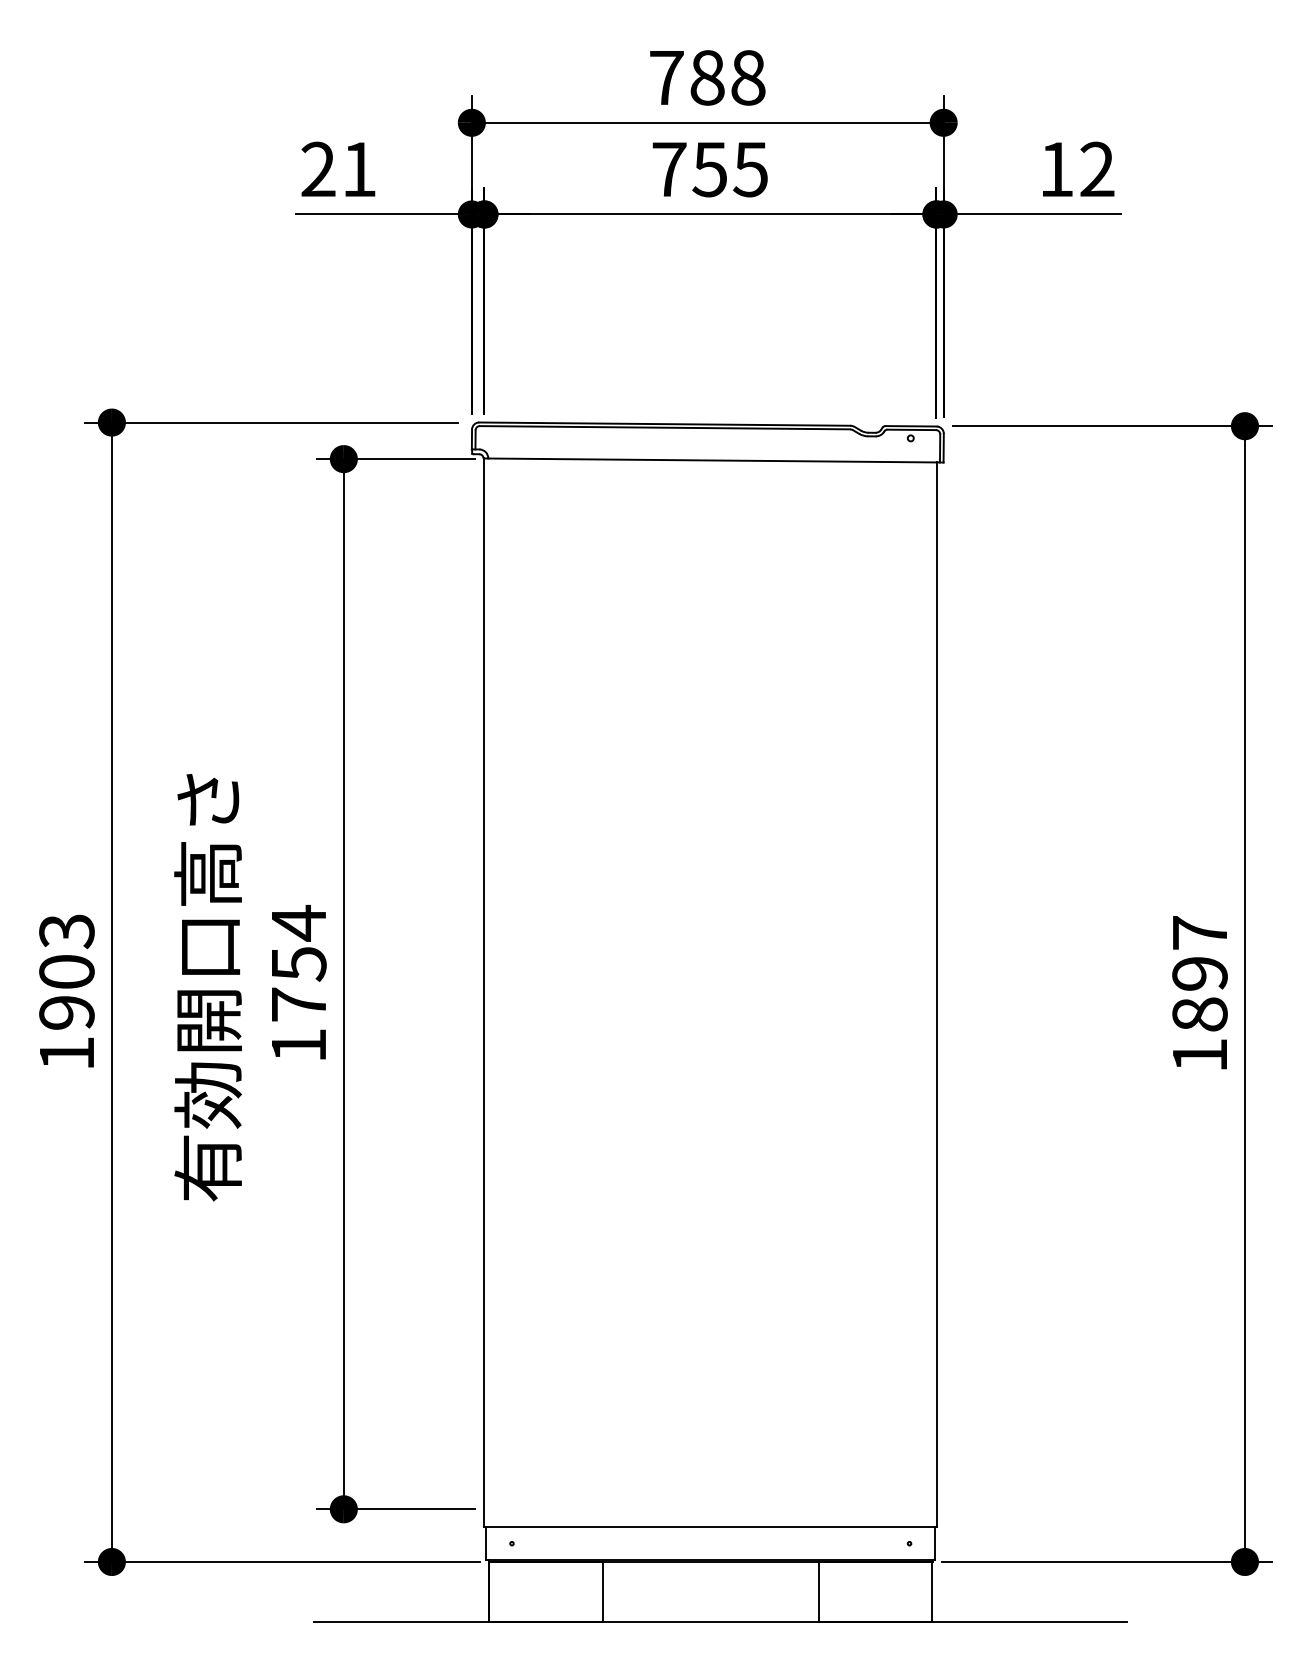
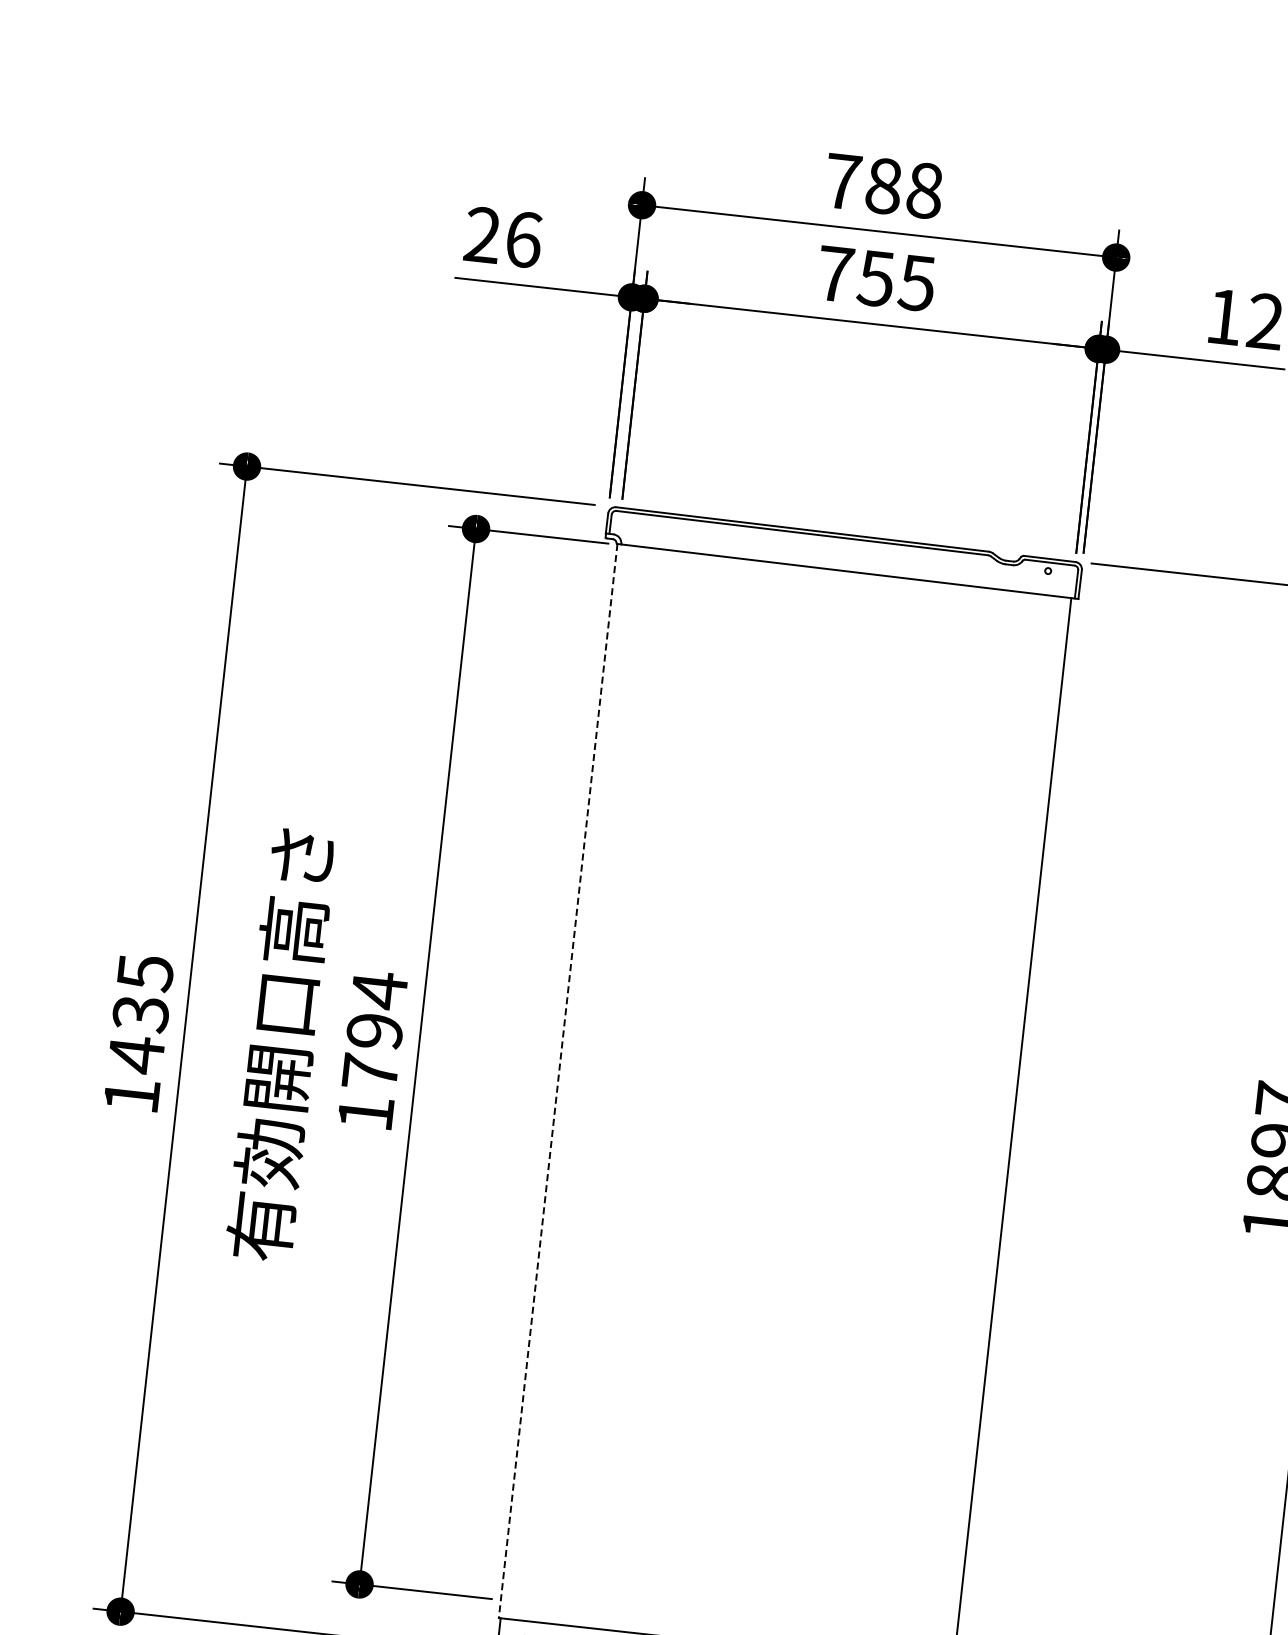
text: (359, 169) -> (523, 239), 21 -> 26
text: (298, 964) -> (374, 1031), 1754 -> 1794
text: (66, 972) -> (140, 1014), 1903 -> 1435
line: (484, 993) -> (558, 1081), solid -> dashed

